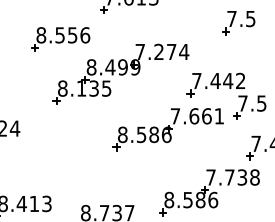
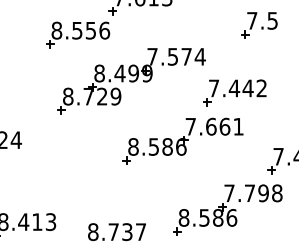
part: (61, 38) -> (78, 34), moved
text: (158, 51) -> (172, 56), 7.274 -> 7.574
text: (94, 88) -> (102, 96), 8.135 -> 8.729
part: (249, 107) -> (271, 117), removed
text: (242, 177) -> (263, 193), 7.738 -> 7.798

